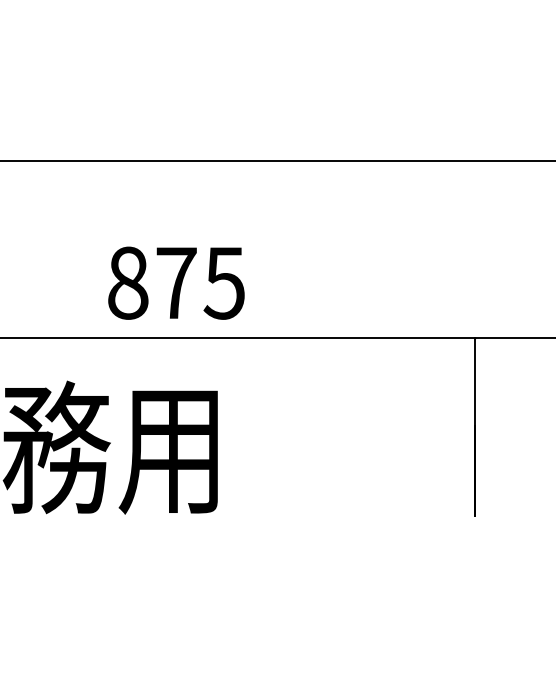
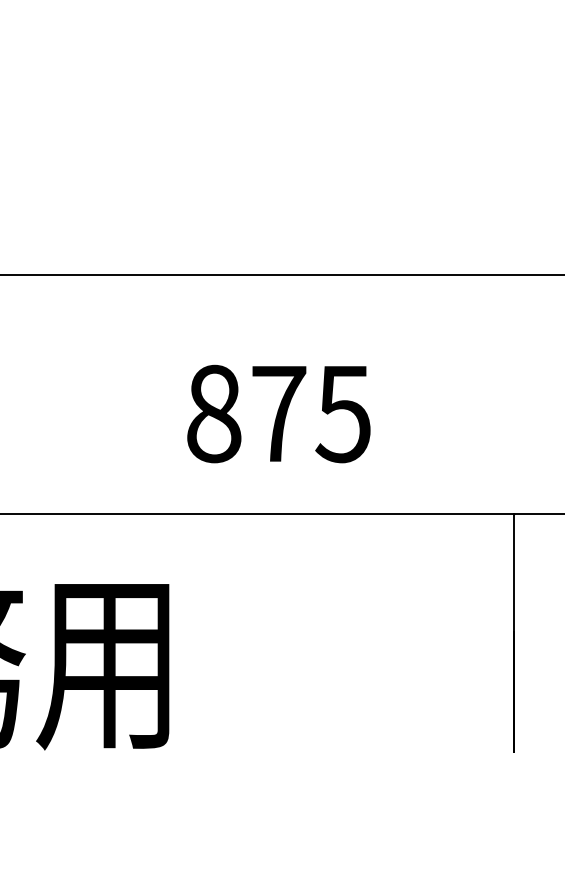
text: (176, 282) -> (278, 413), moved

